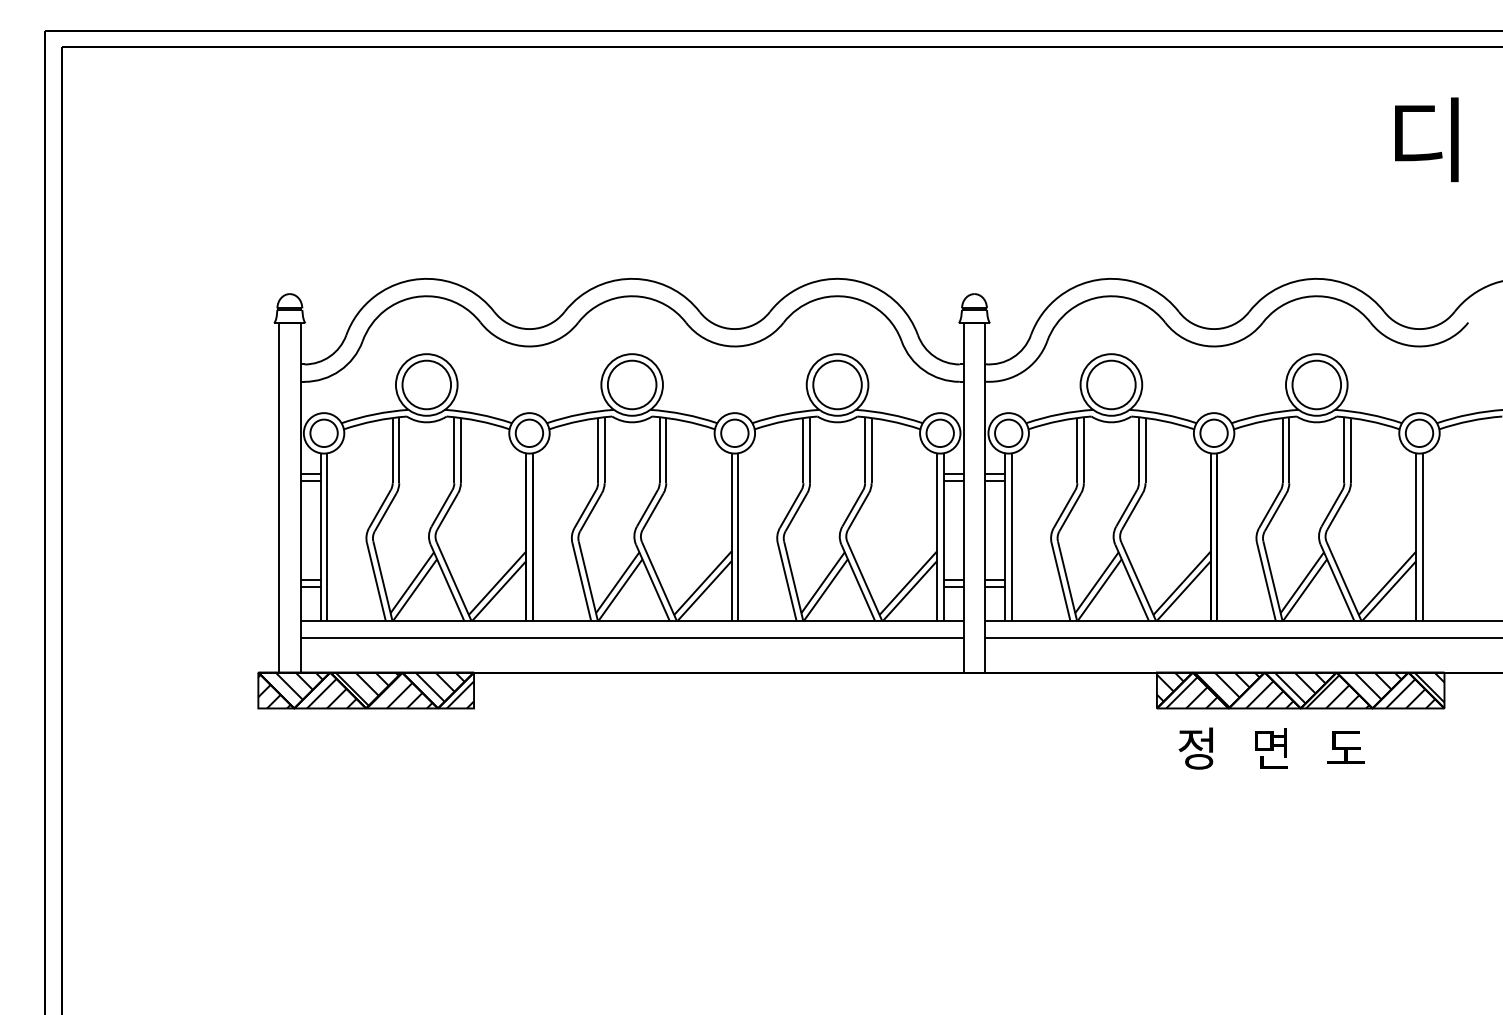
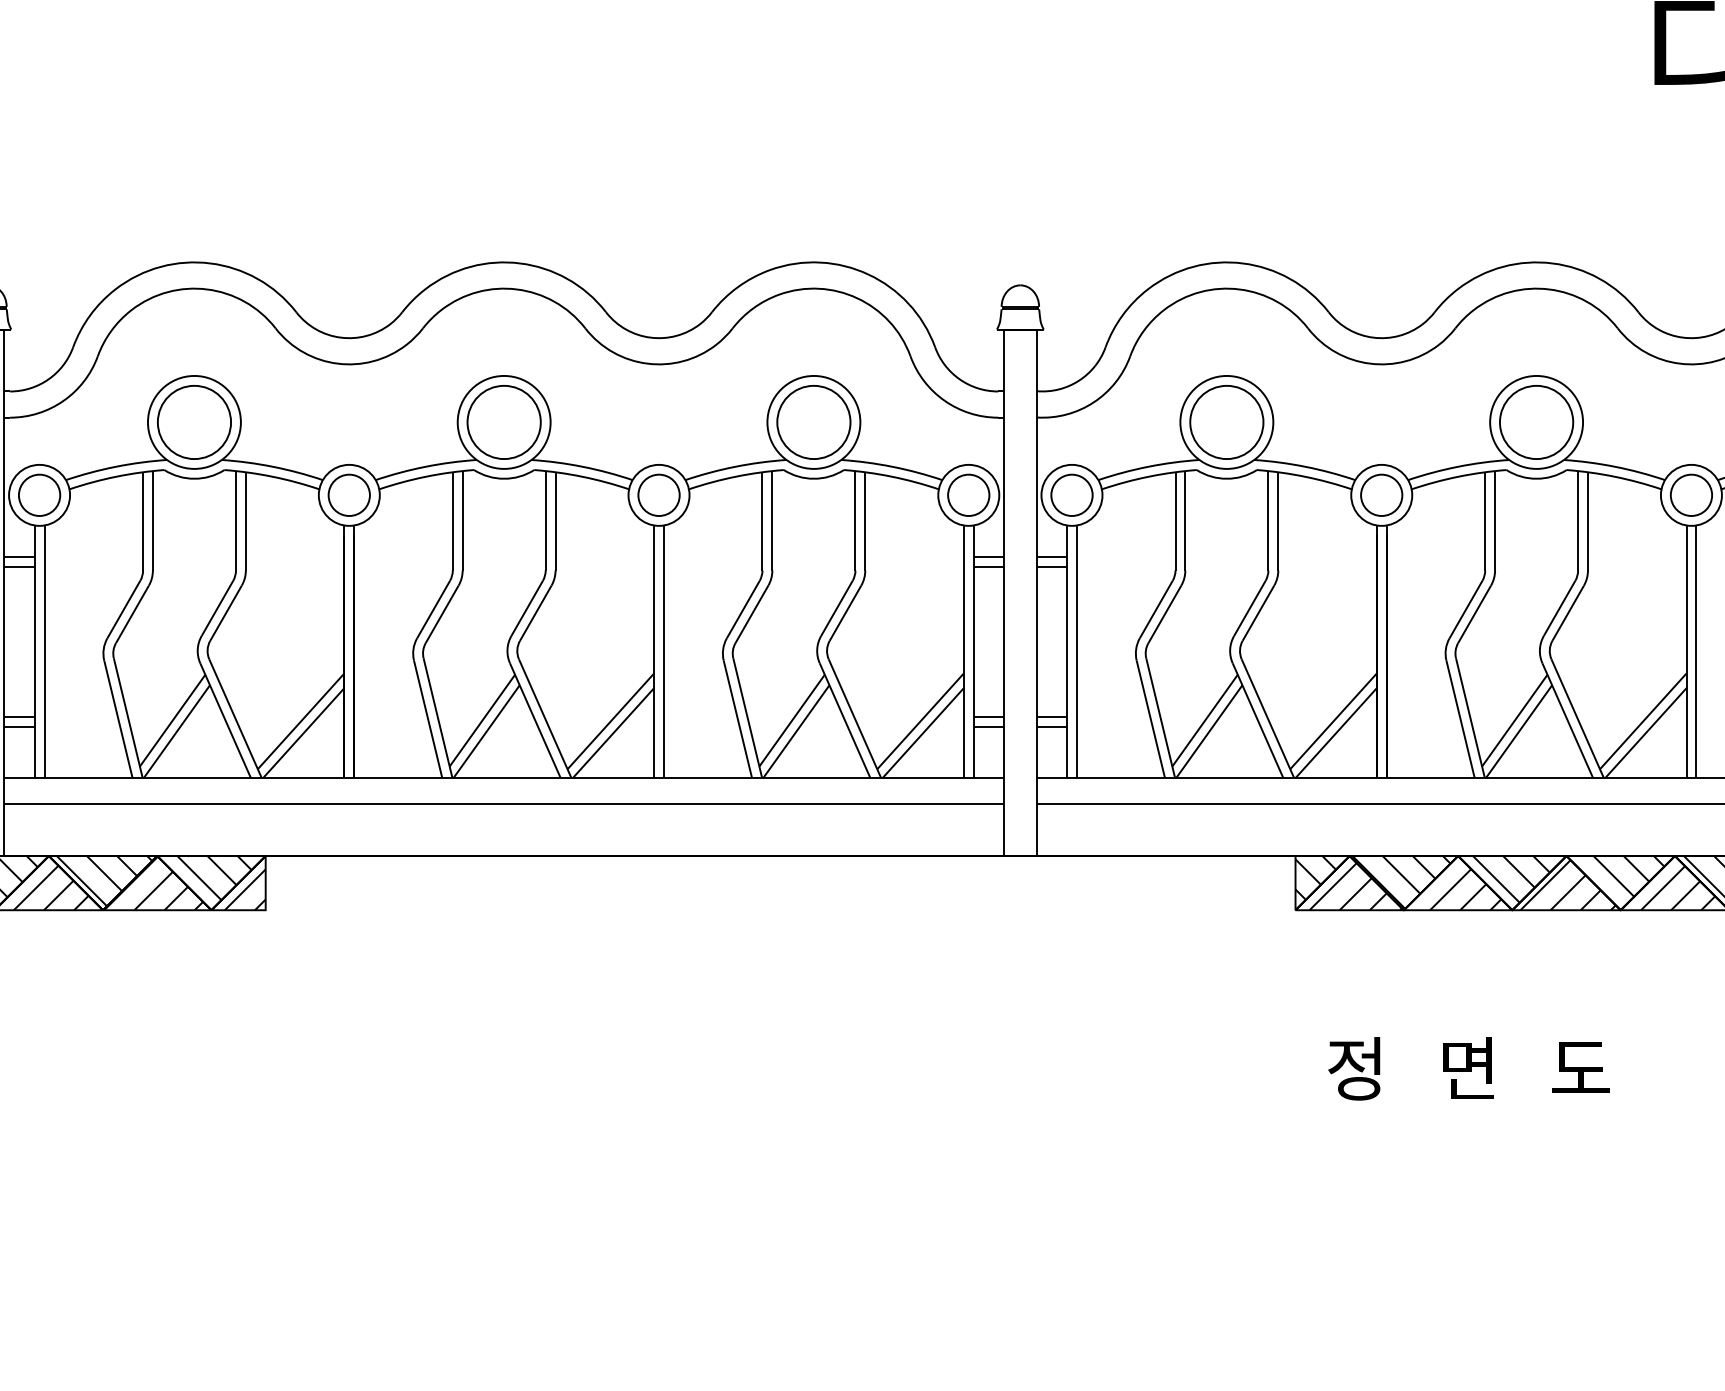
text: (1271, 748) -> (1468, 1068), moved

